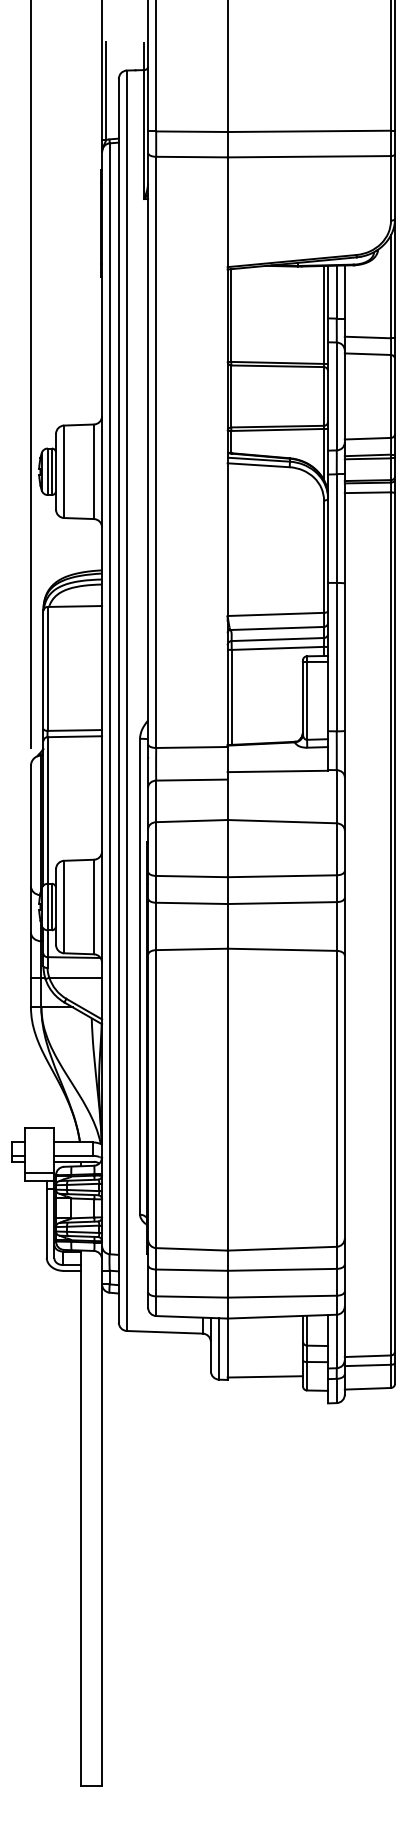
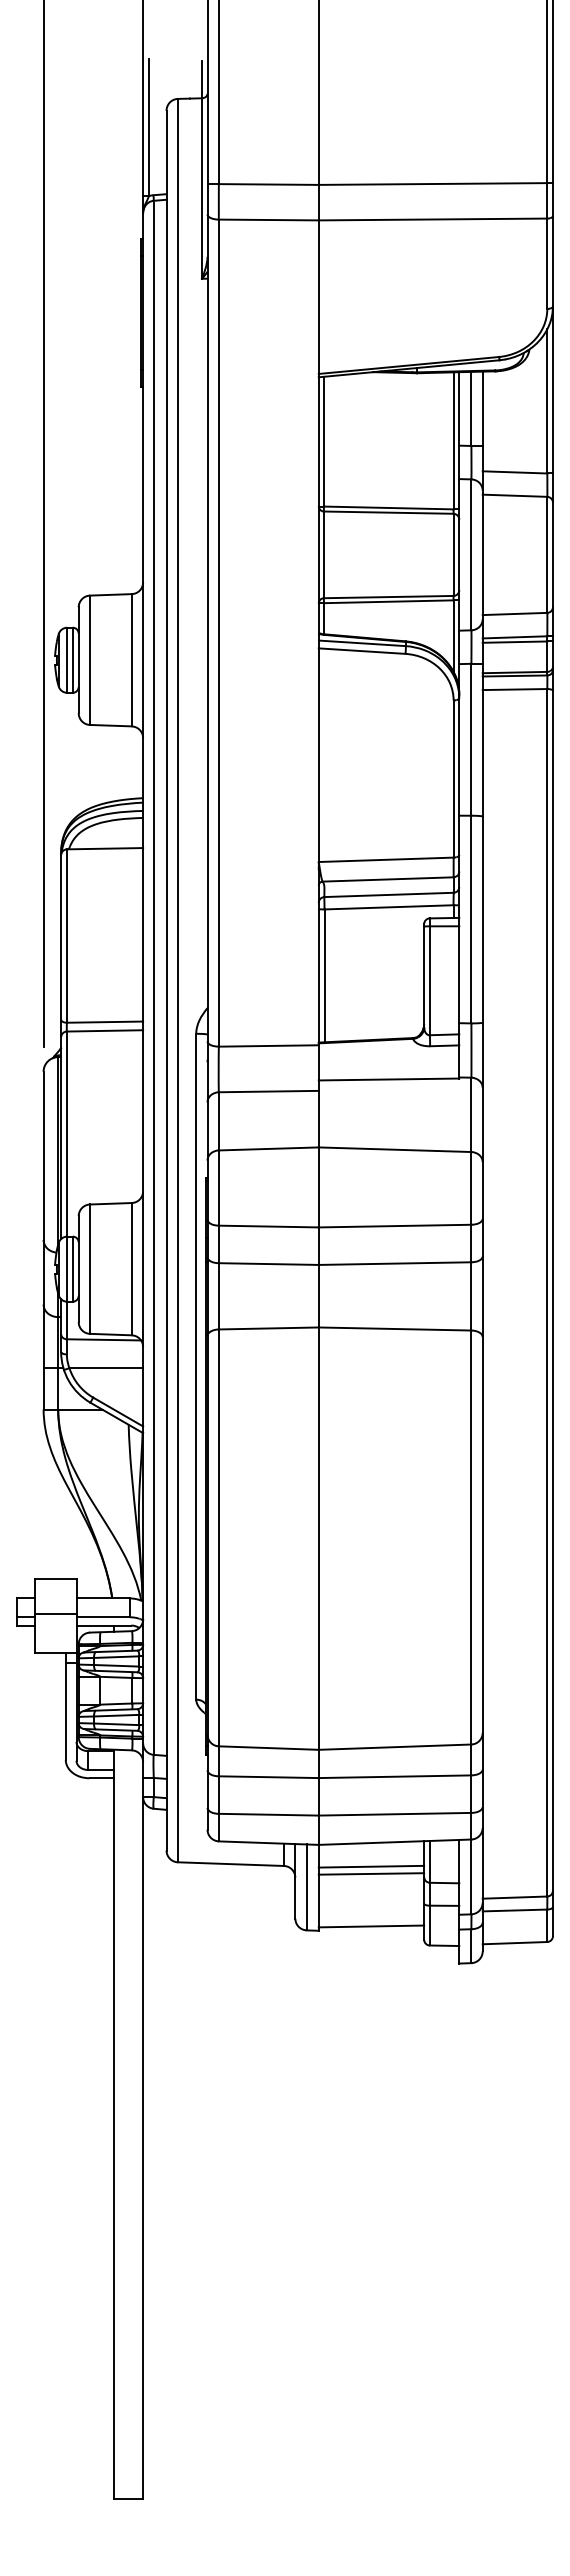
line: (39, 1172) -> (55, 1613), moved
line: (265, 1334) -> (371, 1866), added
line: (265, 1339) -> (371, 1873), added

